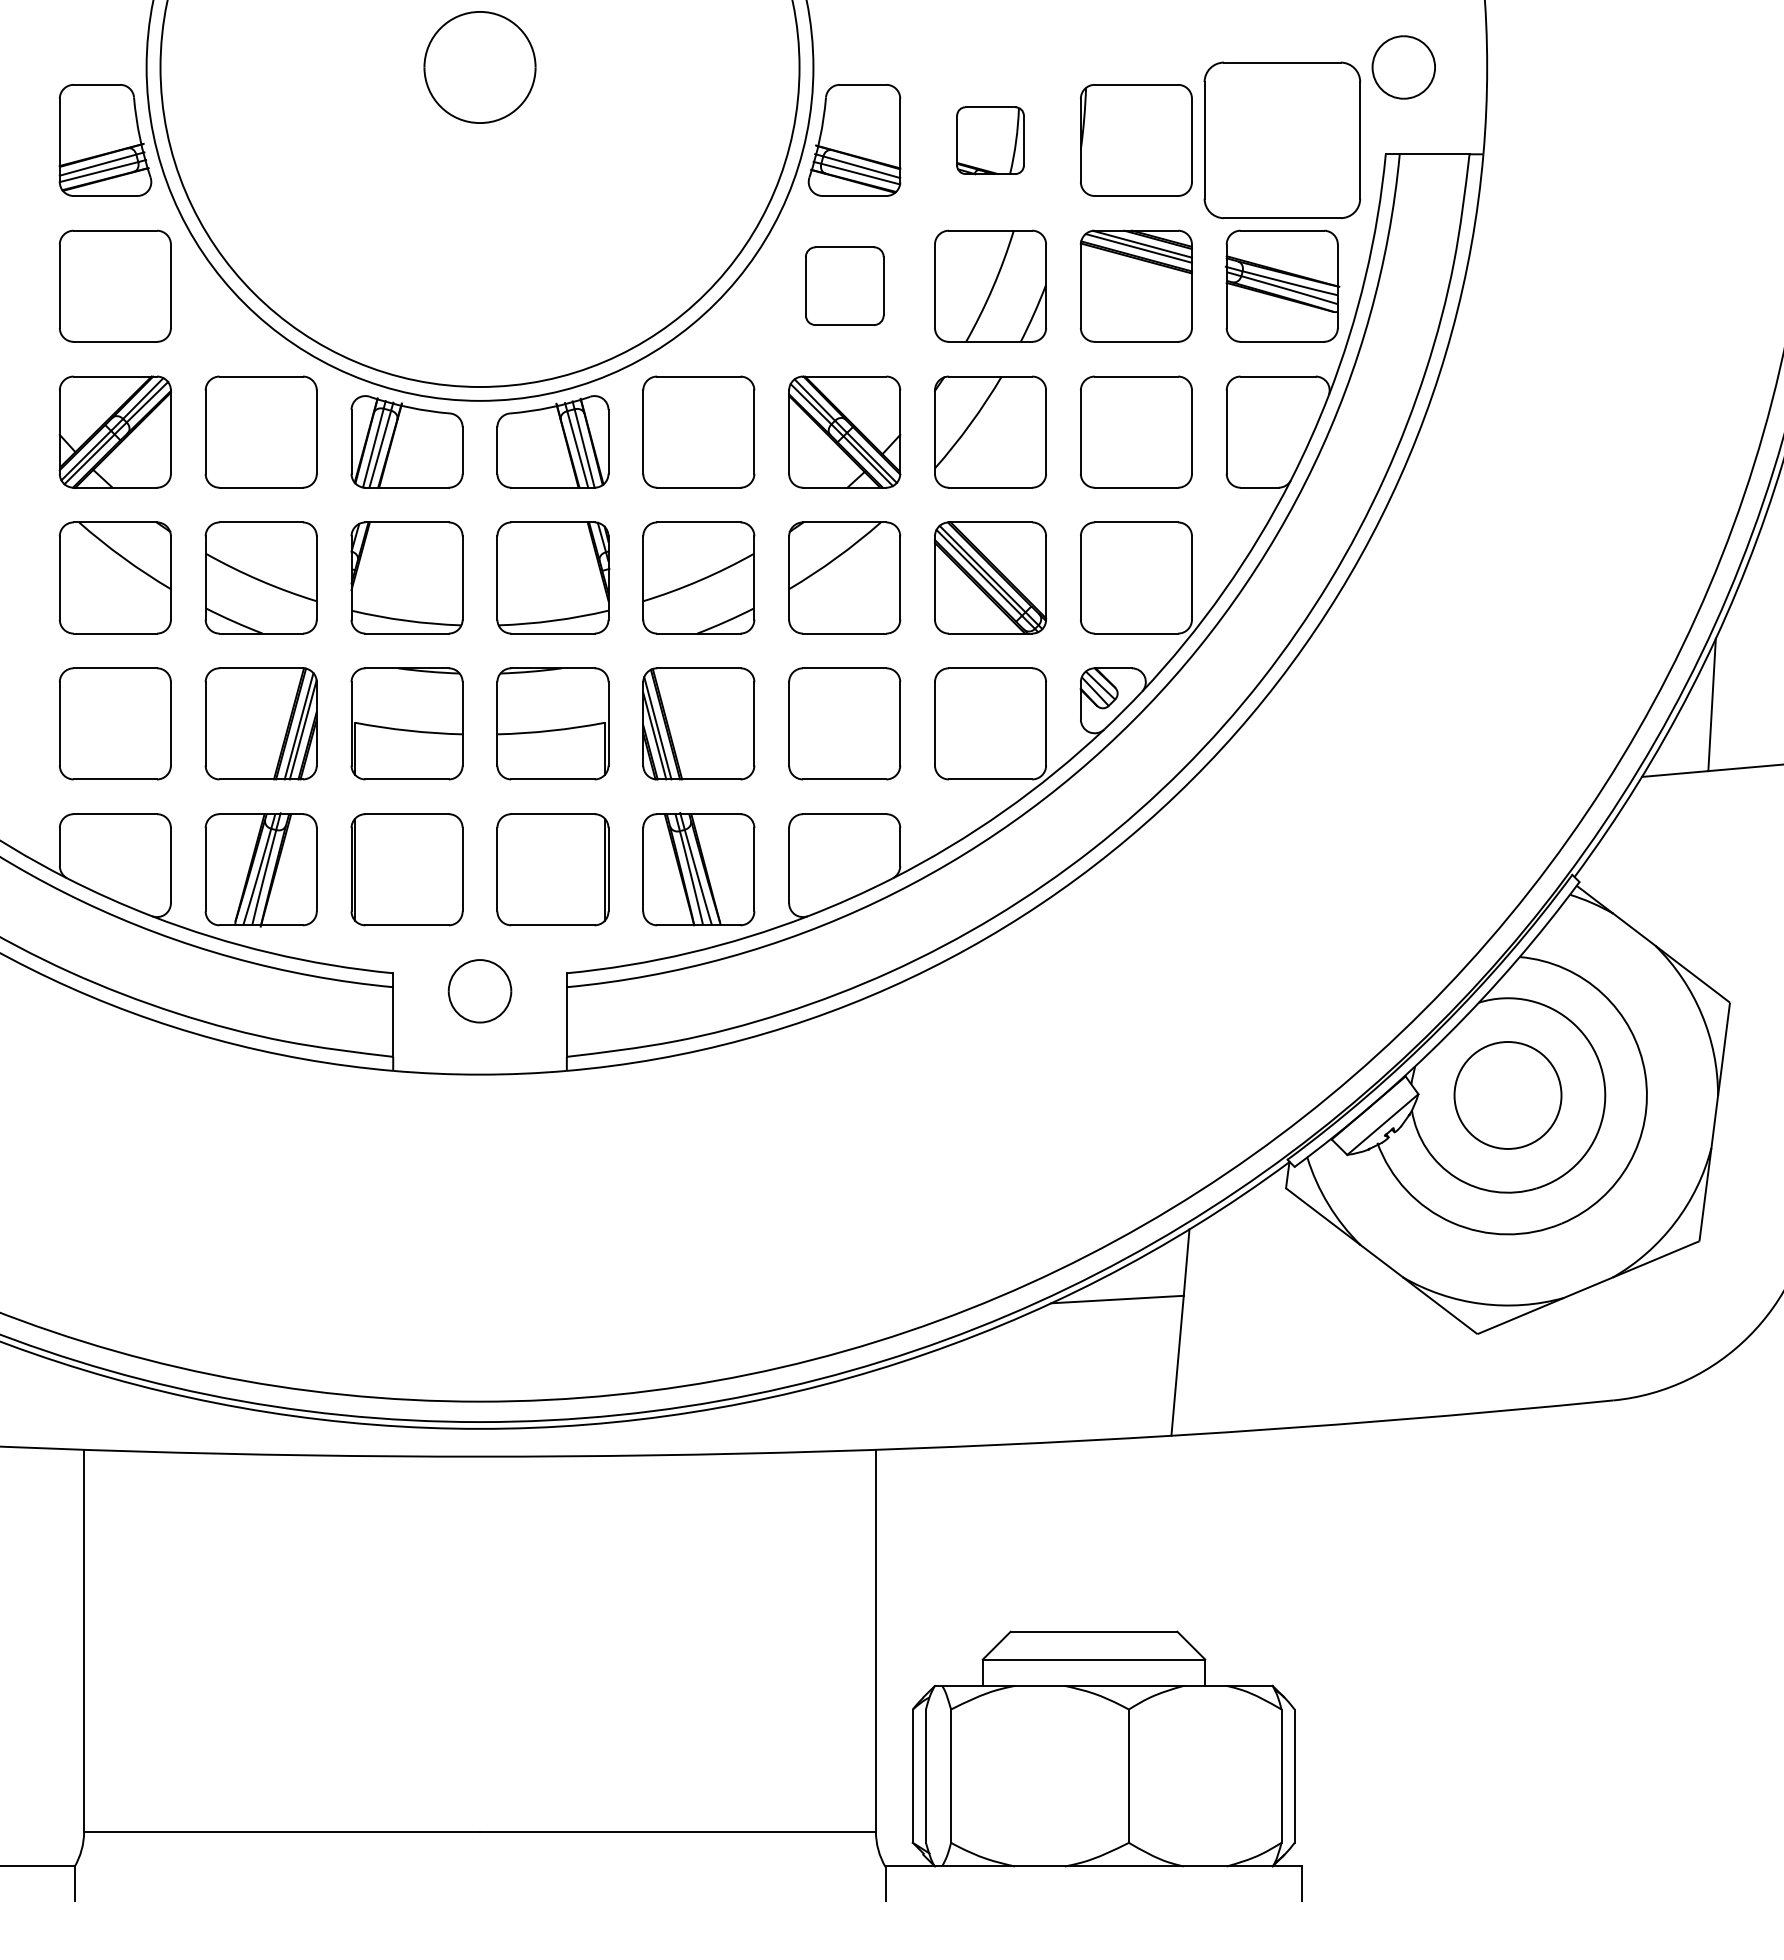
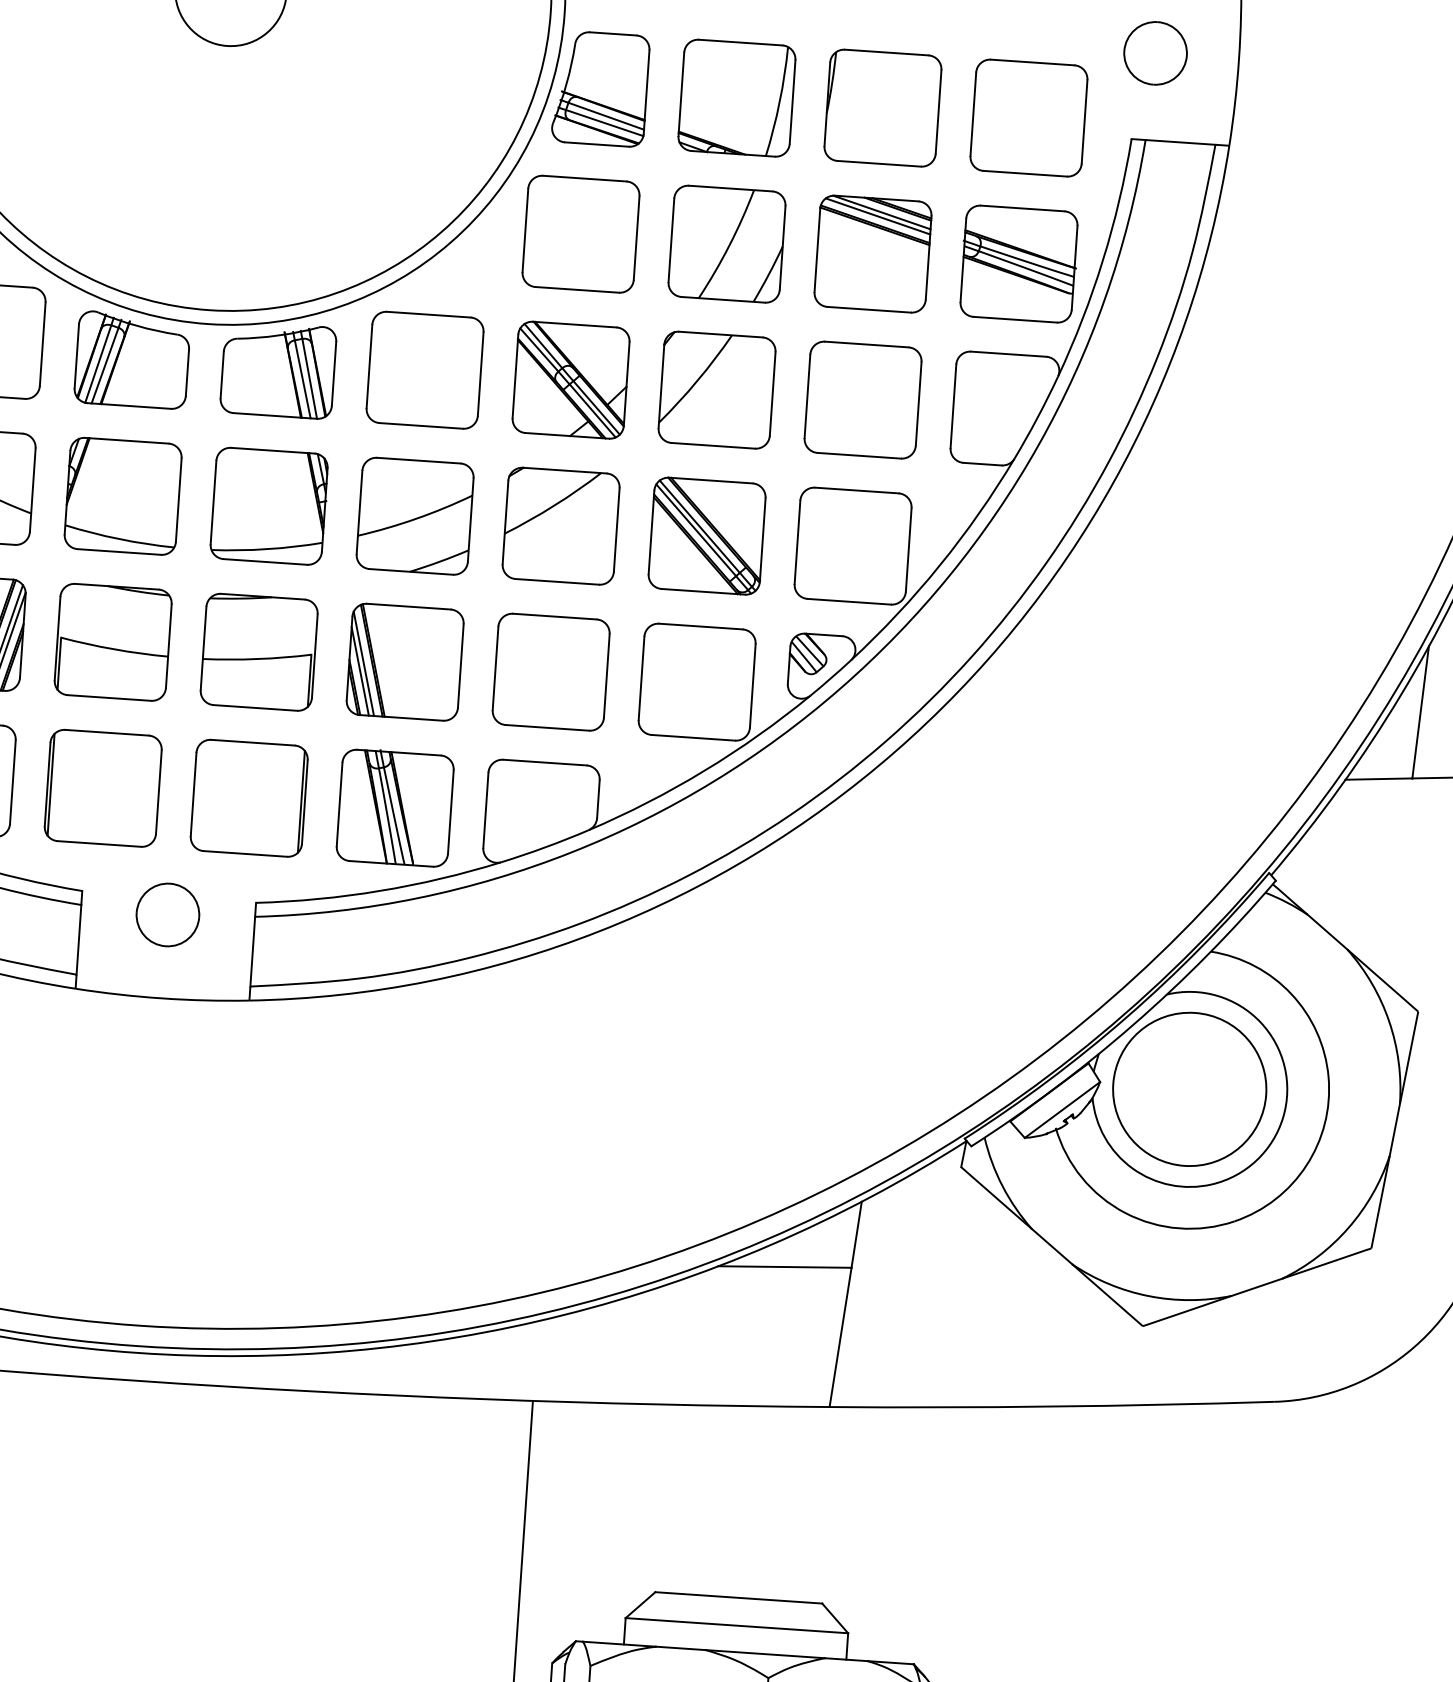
part: (990, 140) -> (736, 98), size x1.67
part: (1281, 140) -> (1028, 118), size x0.71
part: (844, 285) -> (580, 233), size x1.43
circle: (1507, 1095) -> (1189, 1089), size x1.43

